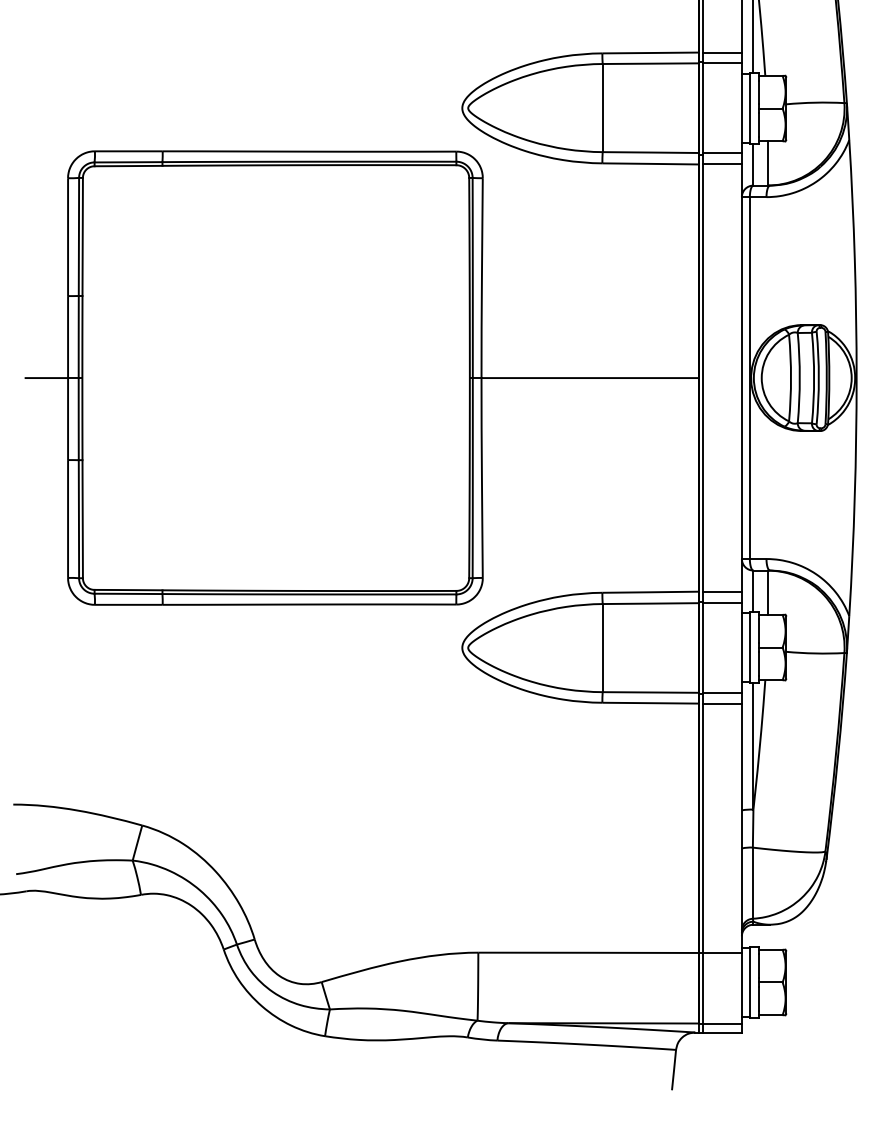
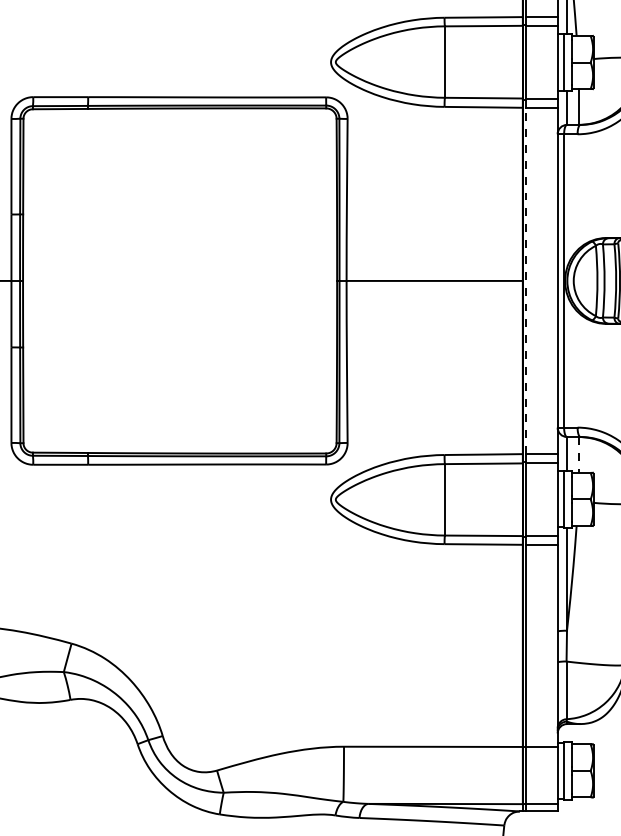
line: (703, 378) -> (526, 281), solid -> dashed
line: (767, 593) -> (578, 455), solid -> dashed

